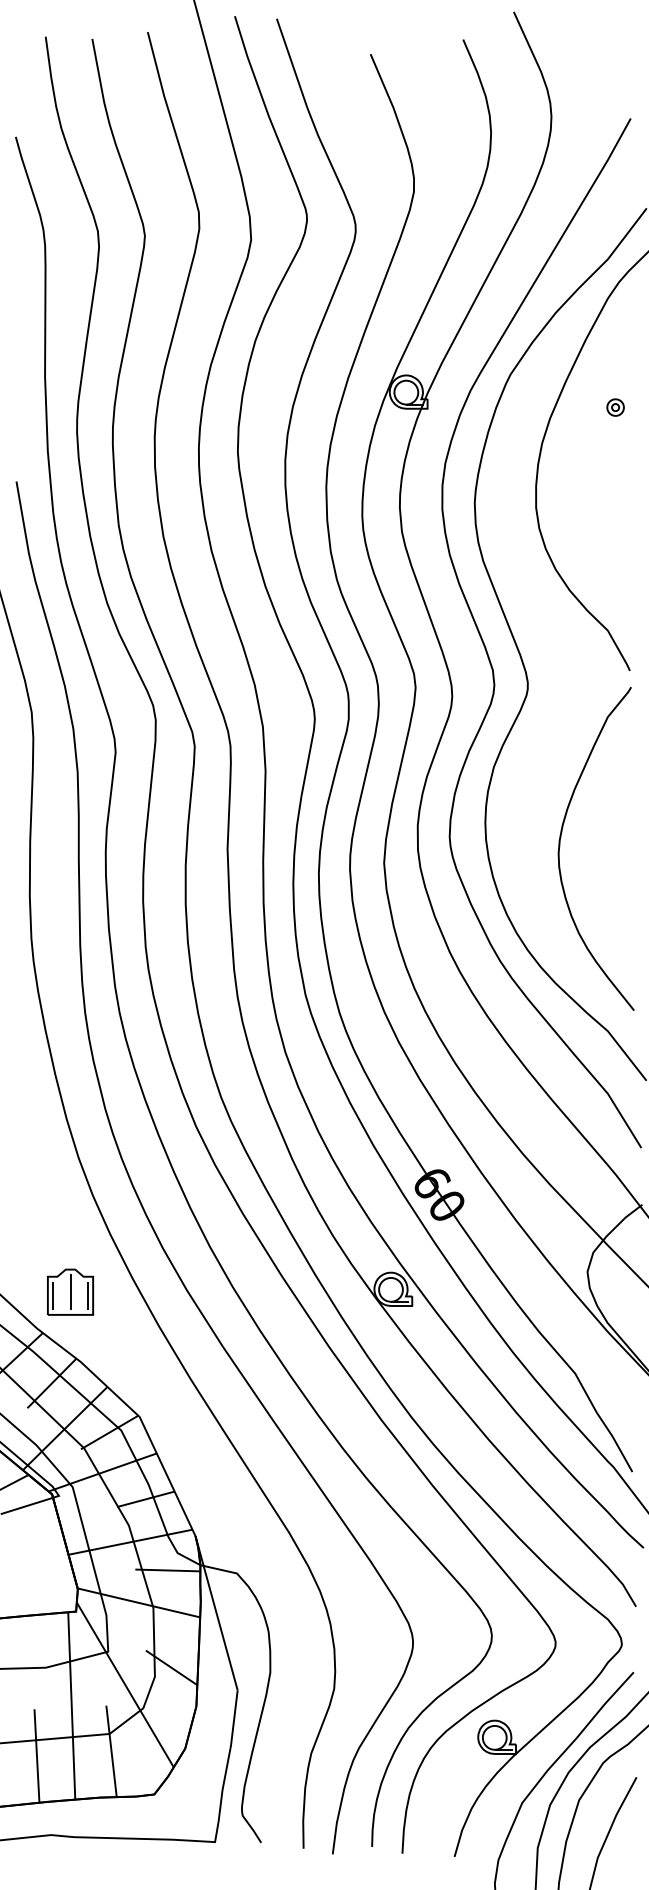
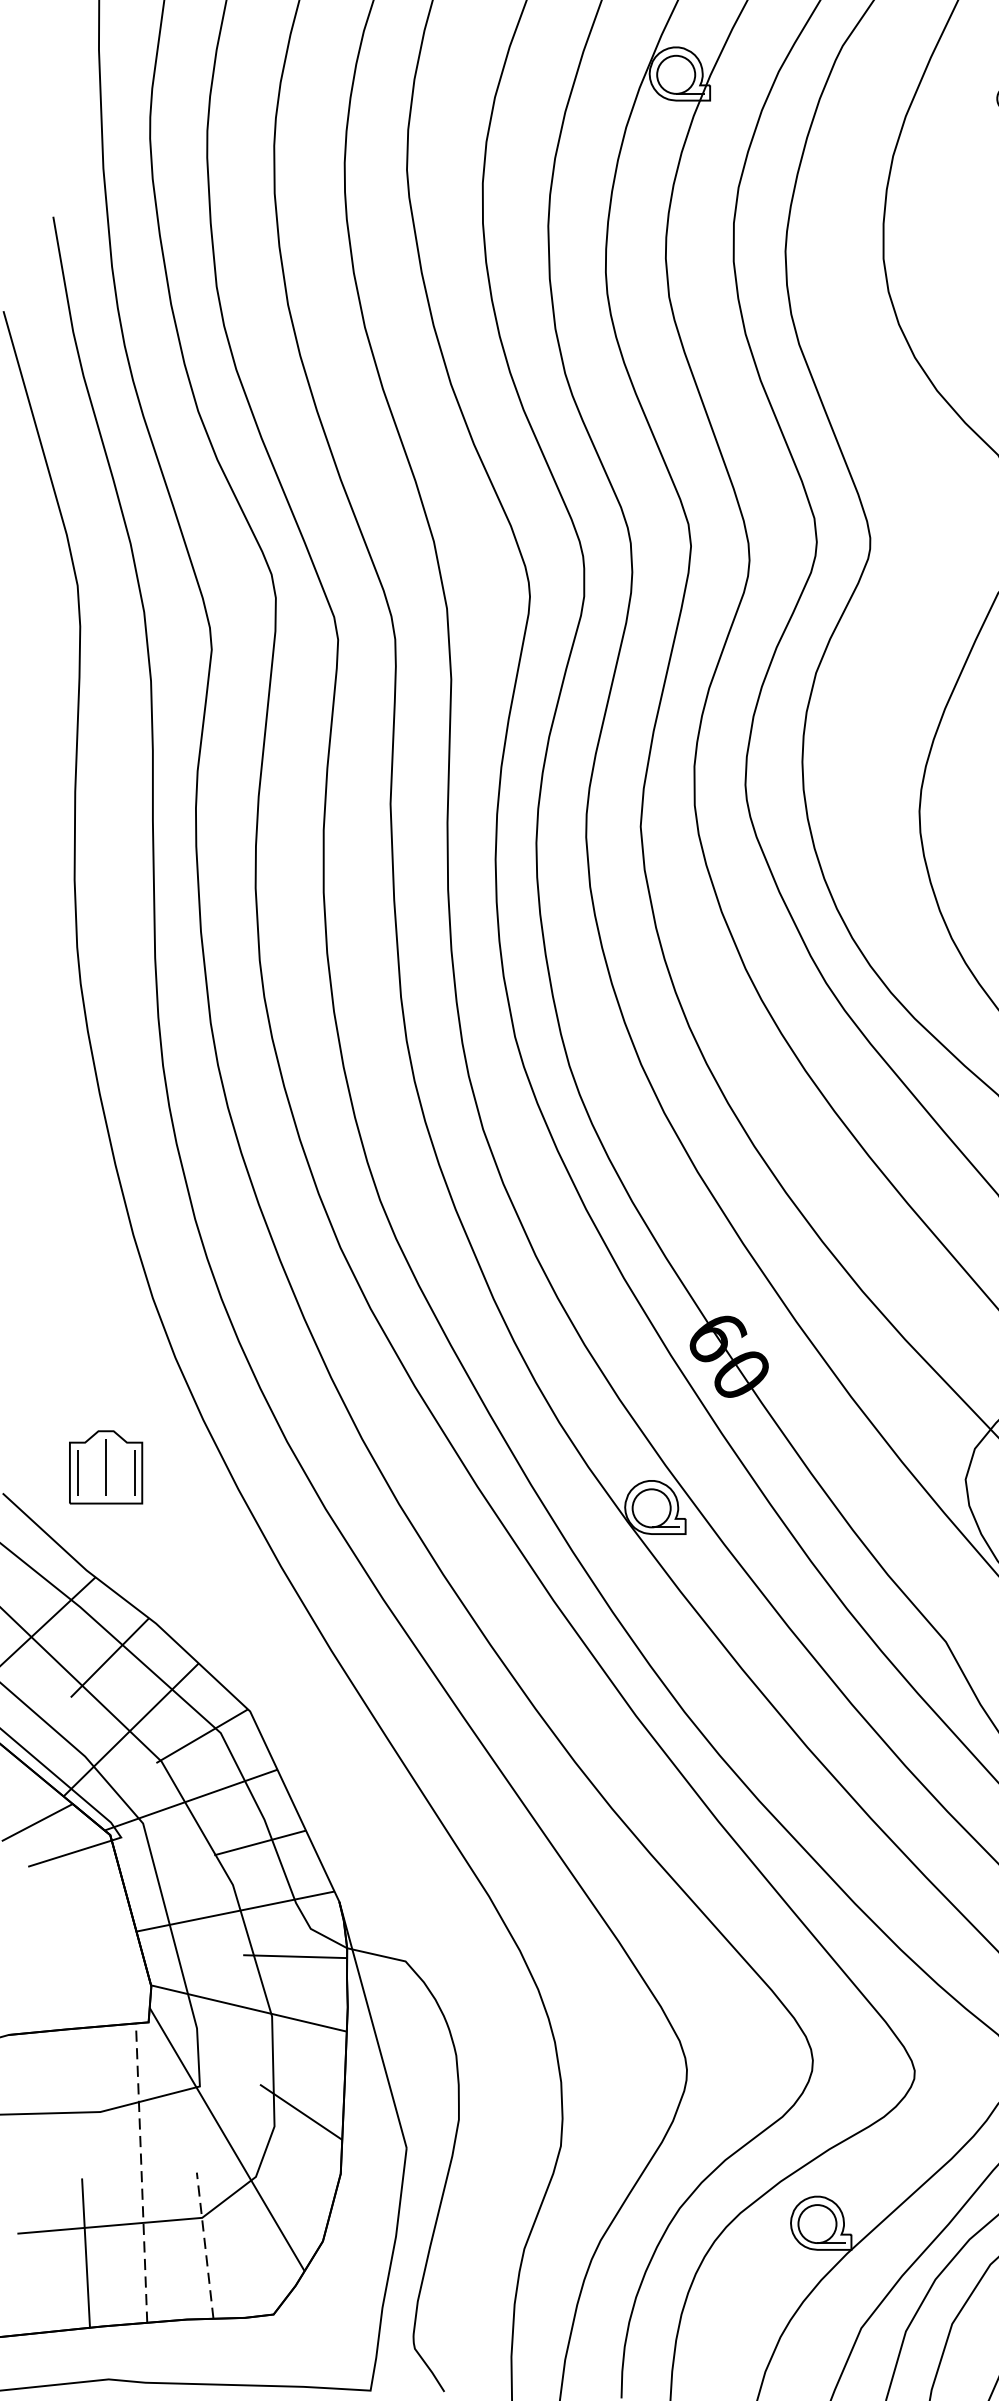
part: (70, 1291) -> (106, 1466), moved
line: (71, 1705) -> (141, 2172), solid -> dashed
line: (111, 1750) -> (205, 2244), solid -> dashed

